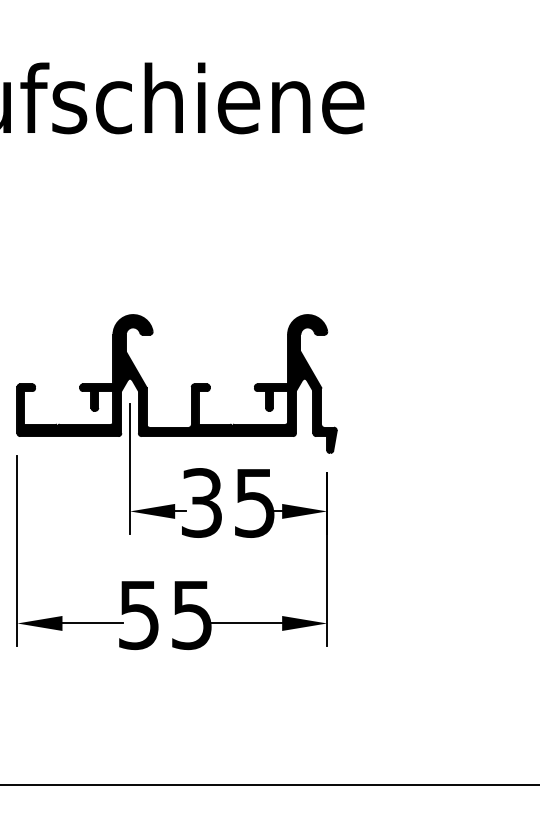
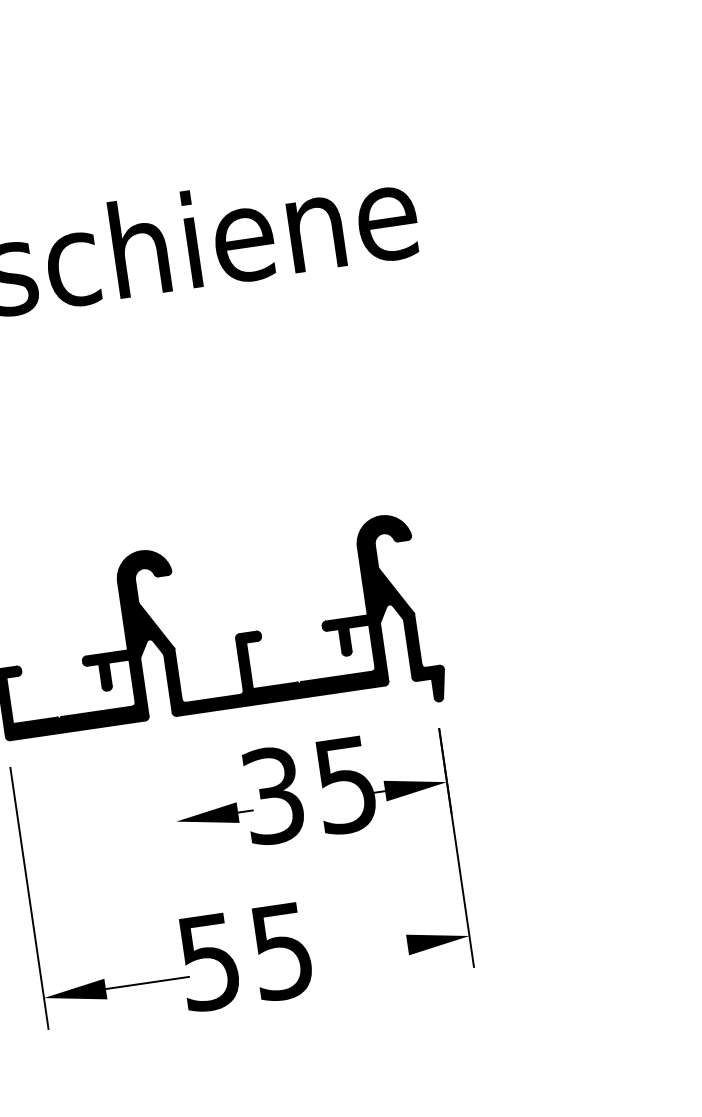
line: (130, 468) -> (168, 762), removed
line: (245, 623) -> (357, 952), removed

